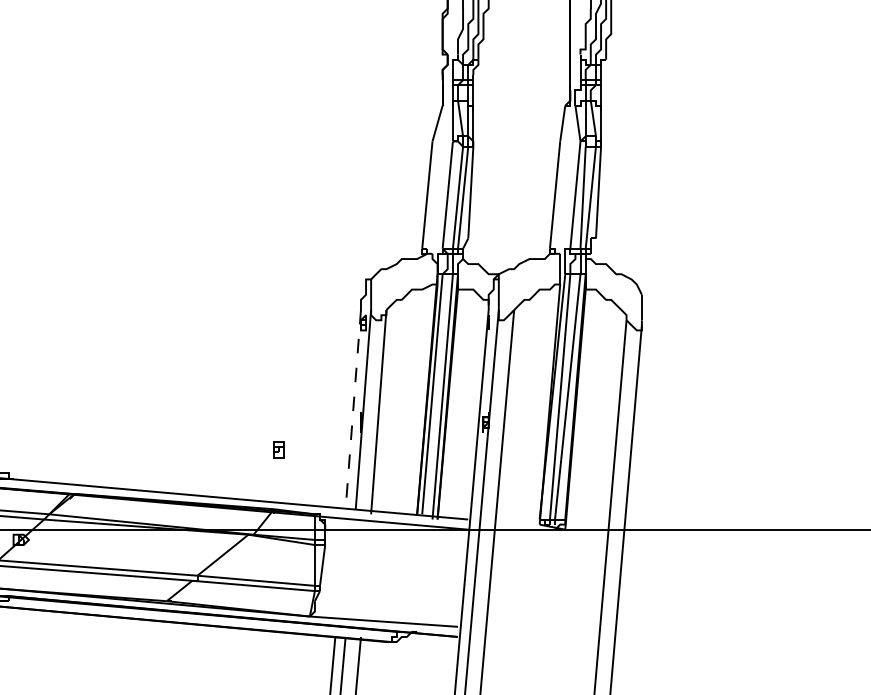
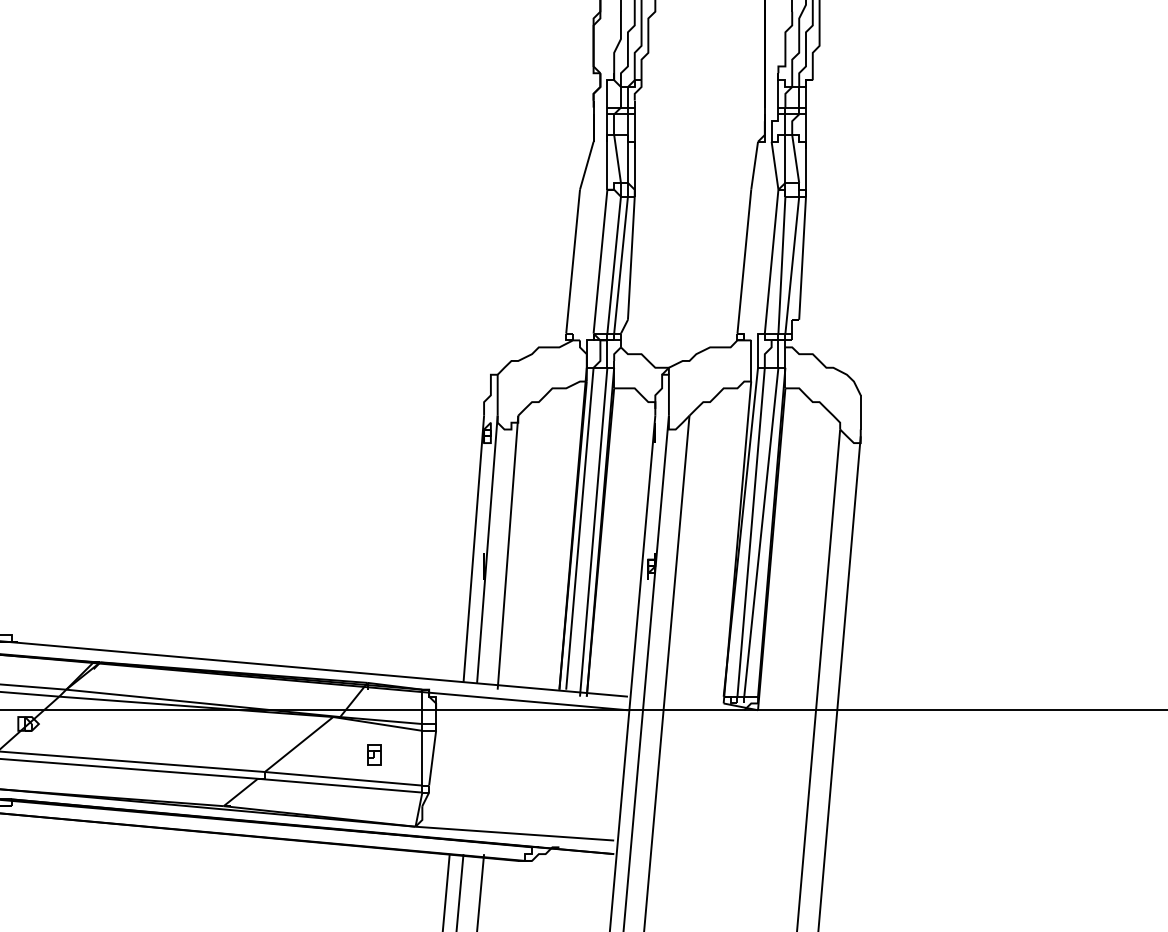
line: (353, 409) -> (474, 549), dashed -> solid
part: (278, 449) -> (373, 754), moved

